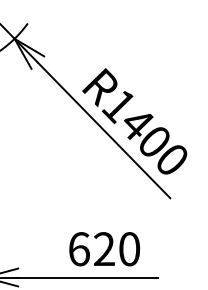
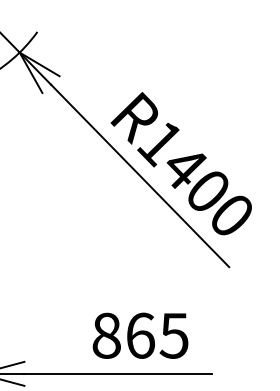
text: (104, 249) -> (140, 335), 620 -> 865

